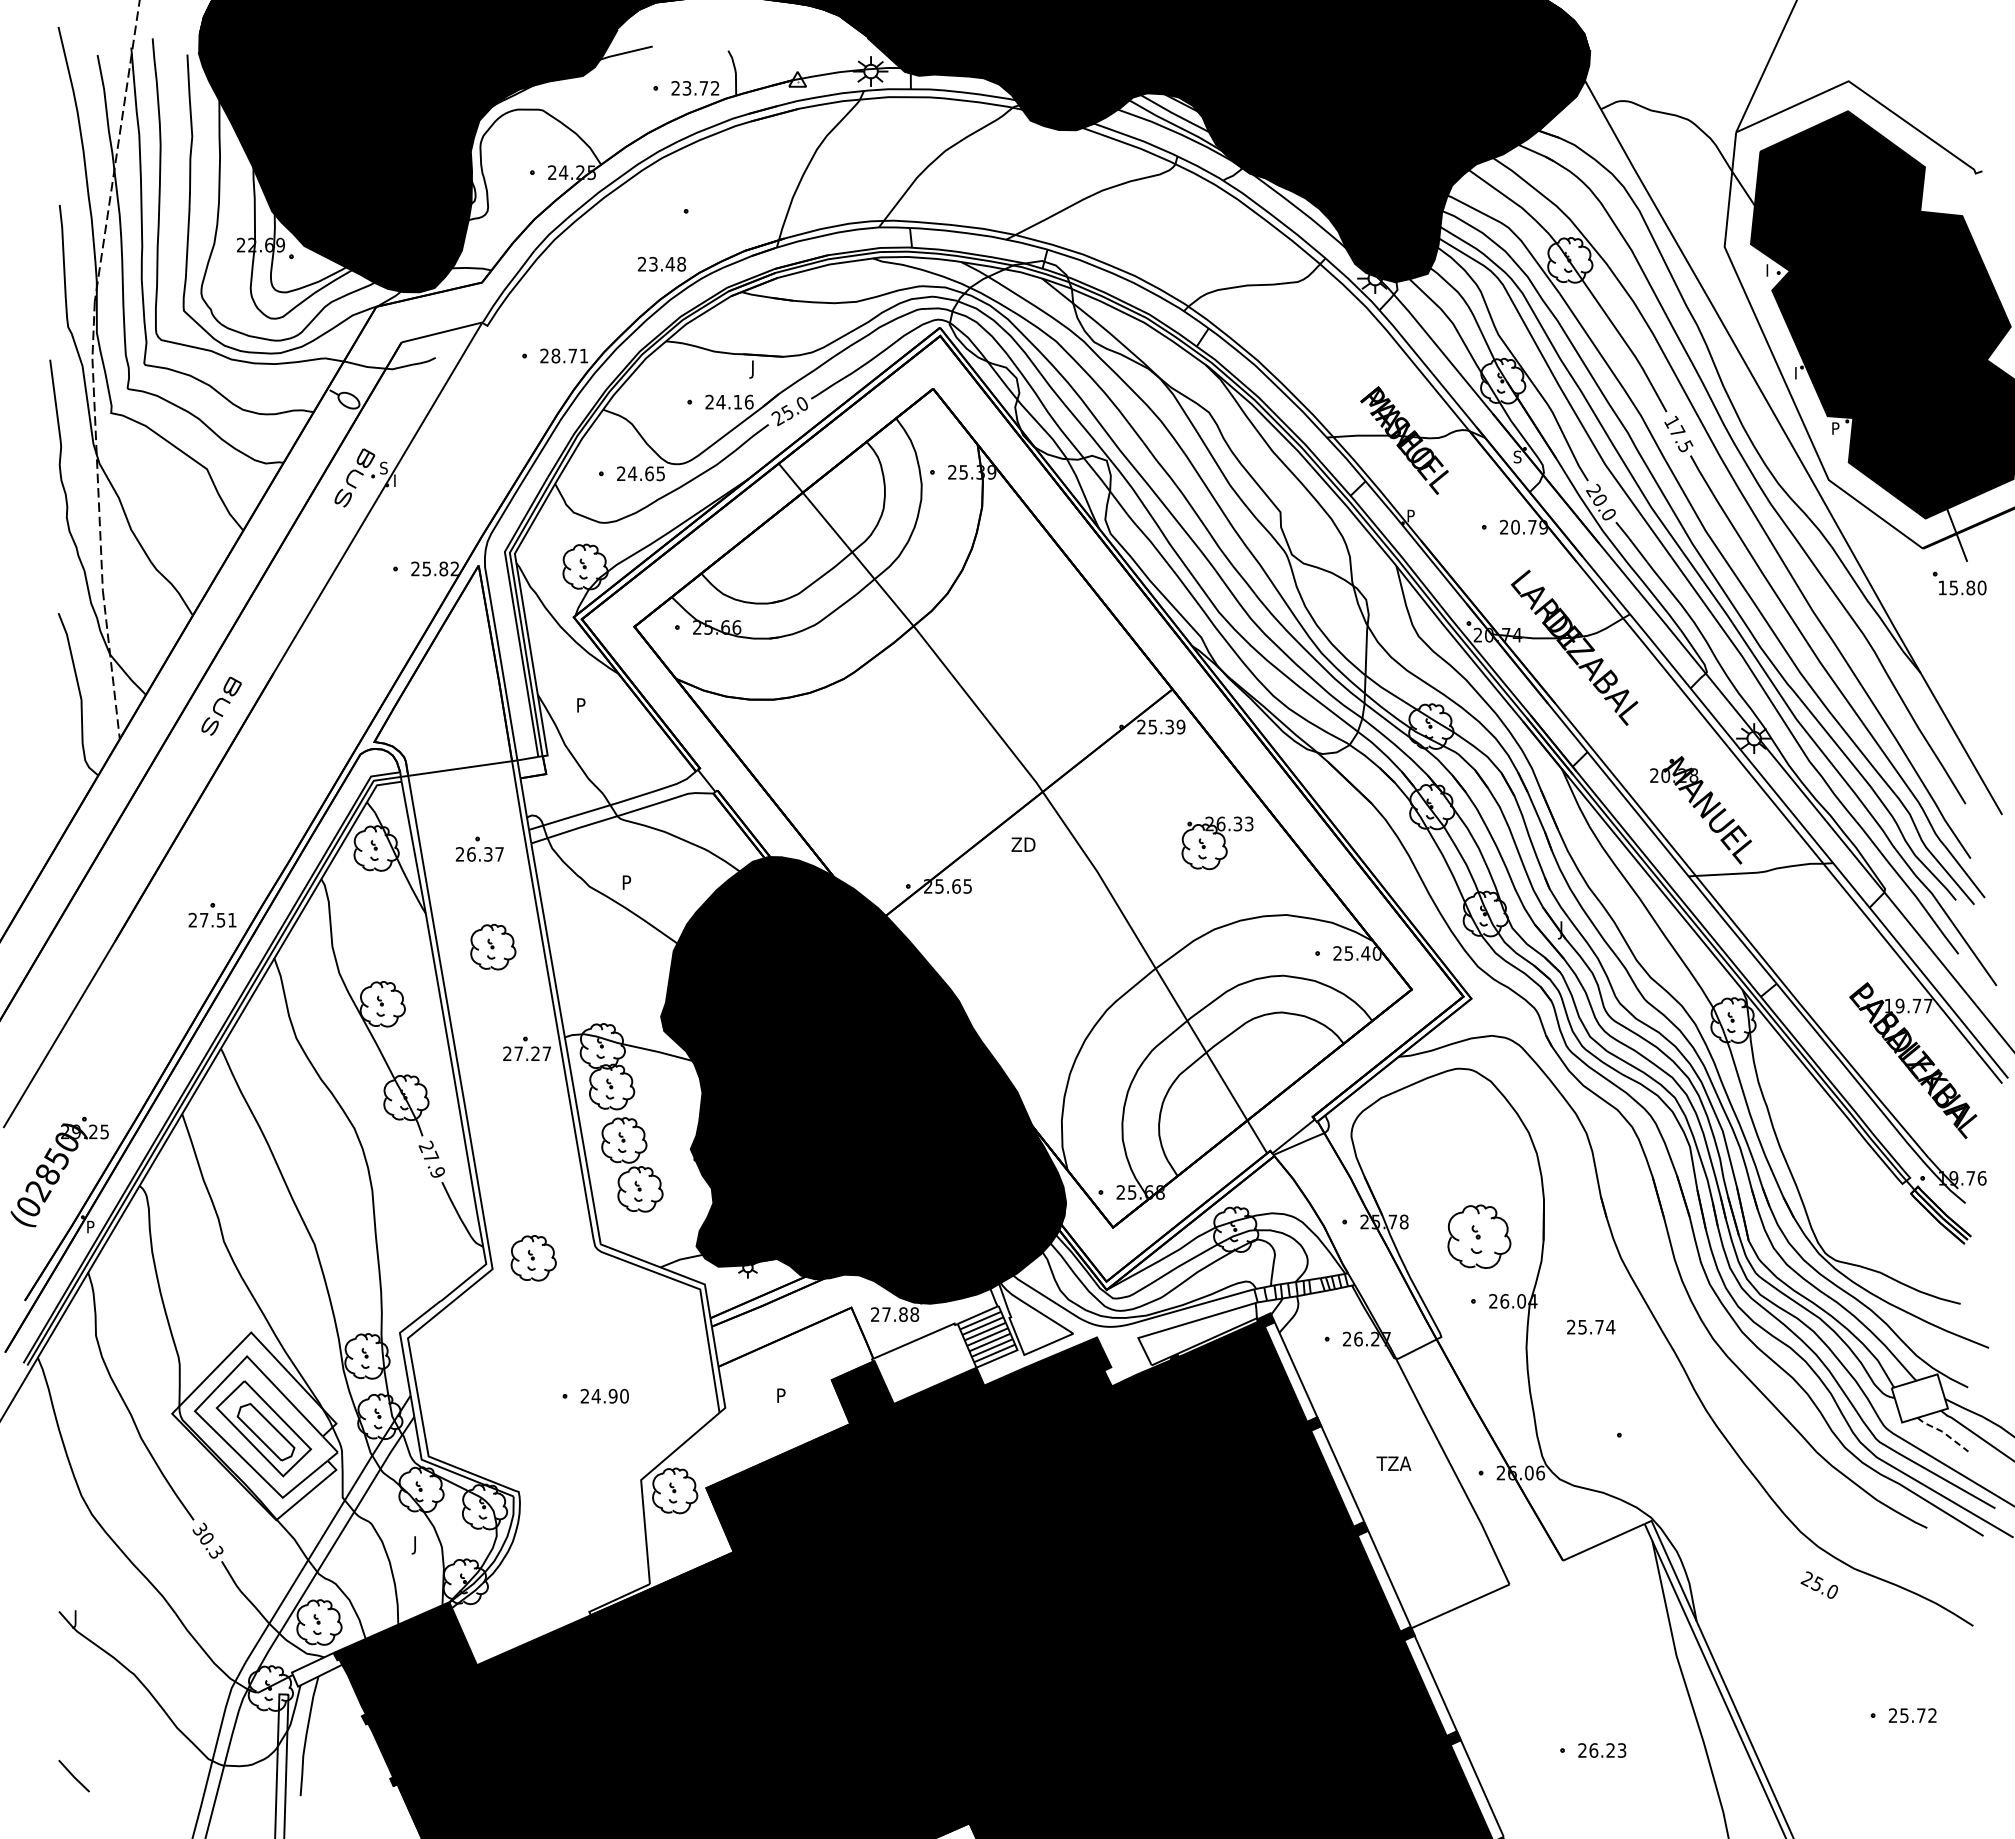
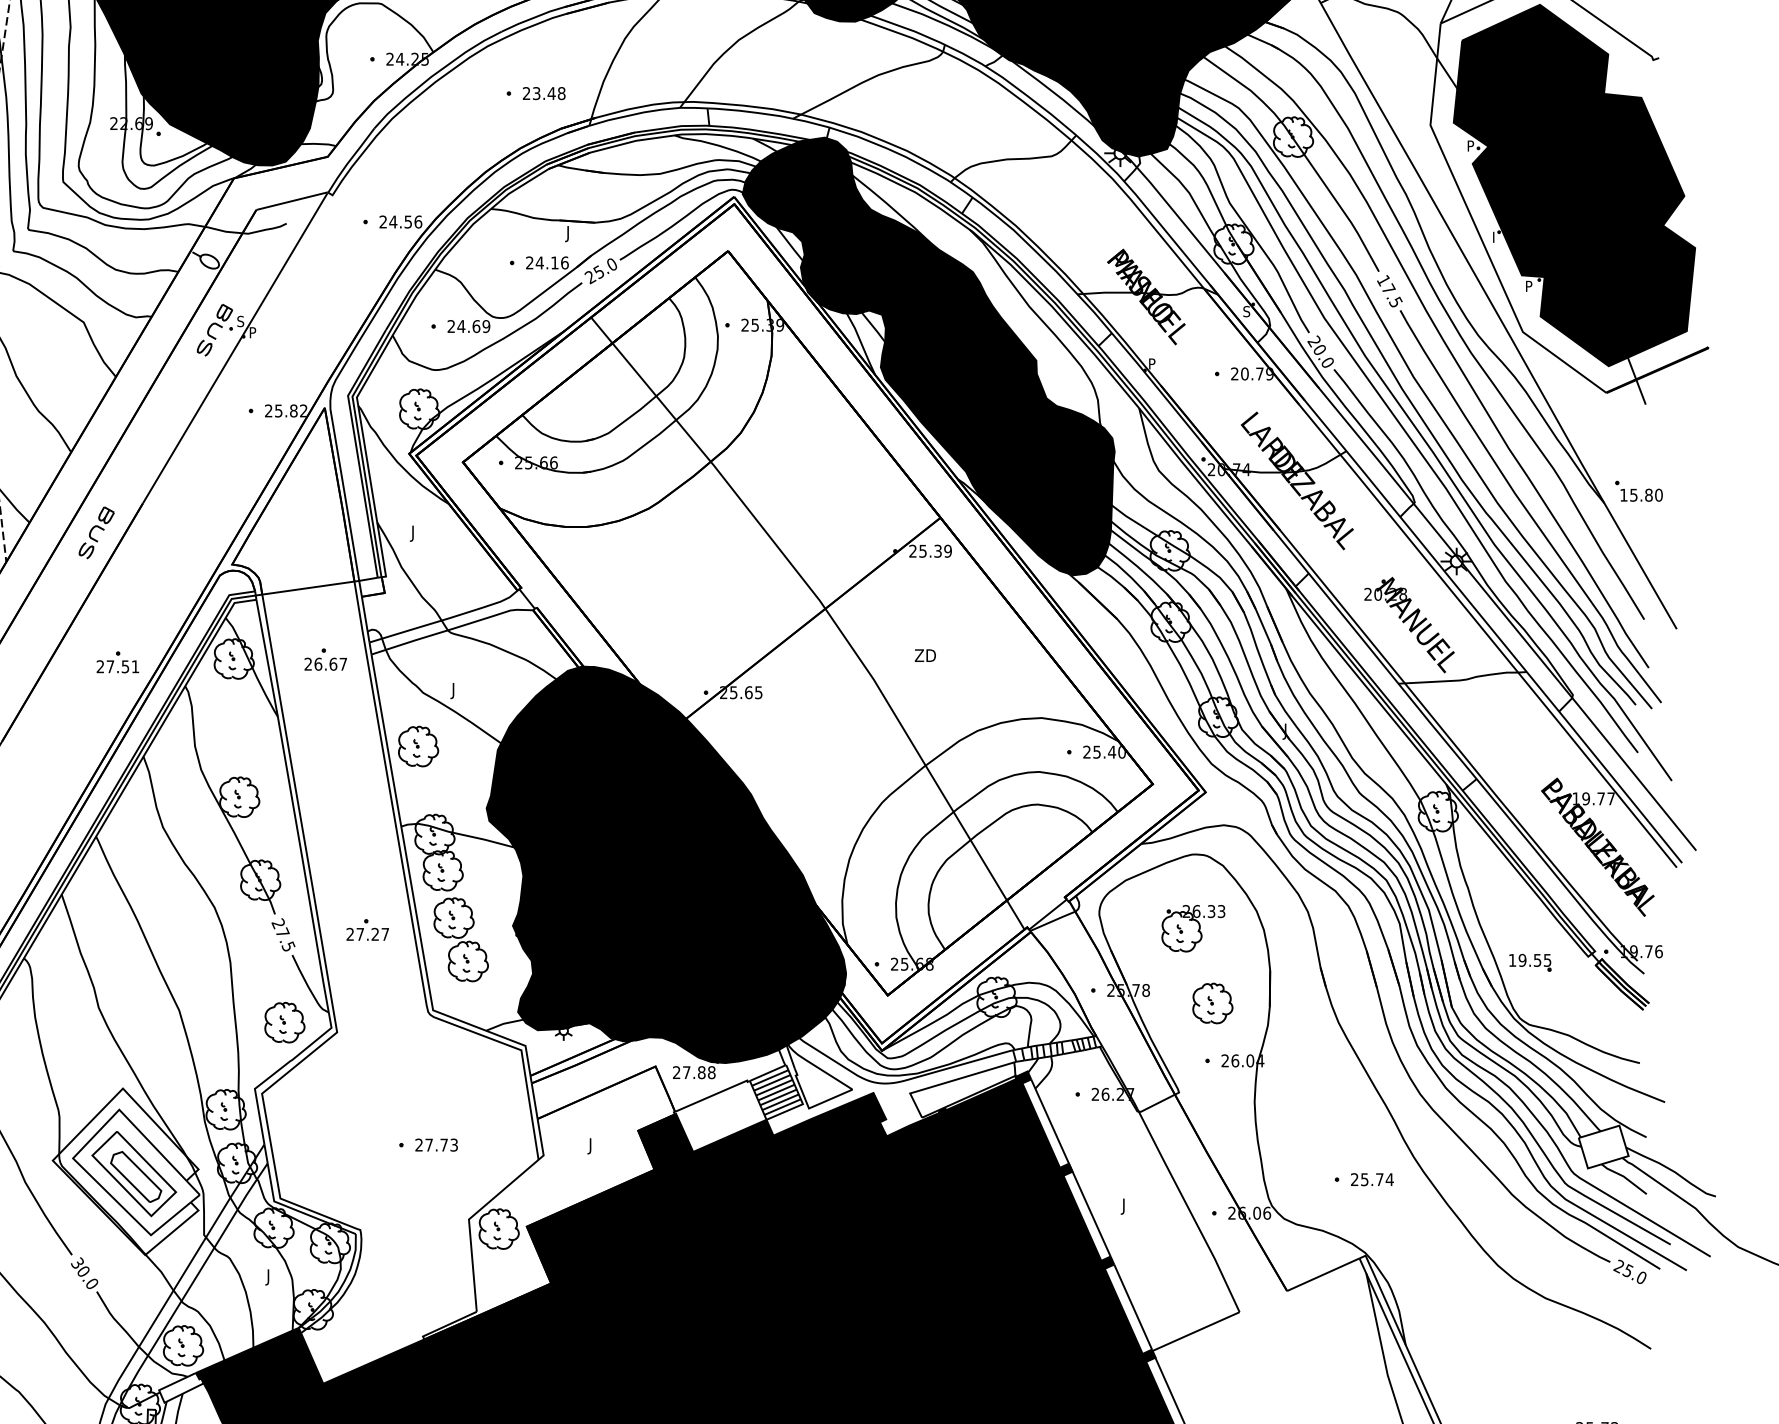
text: (661, 263) -> (543, 92), moved
text: (1770, 267) -> (1471, 143), I -> P
text: (569, 355) -> (405, 221), 28.71 -> 24.56
text: (660, 473) -> (486, 326), 24.65 -> 24.69
text: (398, 477) -> (253, 329), I -> P
fill: (1158, 507) -> (928, 356), added
part: (1959, 583) -> (1638, 491), moved
text: (579, 707) -> (414, 533), P -> J
part: (1217, 843) -> (1193, 928), moved
text: (1023, 844) -> (925, 655), moved
text: (488, 854) -> (333, 664), 26.37 -> 26.67
text: (625, 884) -> (455, 690), P -> J
part: (212, 915) -> (117, 662), moved
part: (493, 946) -> (418, 745), moved
part: (526, 1048) -> (367, 929), moved
text: (437, 1171) -> (288, 945), 27.9 -> 27.5
part: (1837, 1190) -> (1530, 962), added
part: (1479, 1236) -> (1212, 1003), size x0.71
part: (533, 1258) -> (284, 1022), moved
text: (1591, 1326) -> (1372, 1179), moved
text: (609, 1395) -> (440, 1144), 24.90 -> 27.73
text: (779, 1397) -> (591, 1146), P -> J
line: (1943, 1432) -> (1624, 1177), dashed -> solid
text: (1393, 1465) -> (1136, 1206), TZA -> J
text: (215, 1551) -> (91, 1282), 30.3 -> 30.0
text: (1818, 1584) -> (1629, 1271), moved

